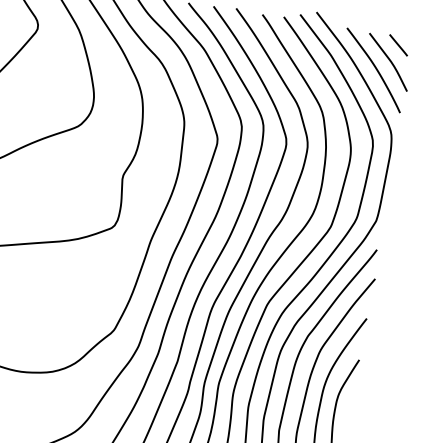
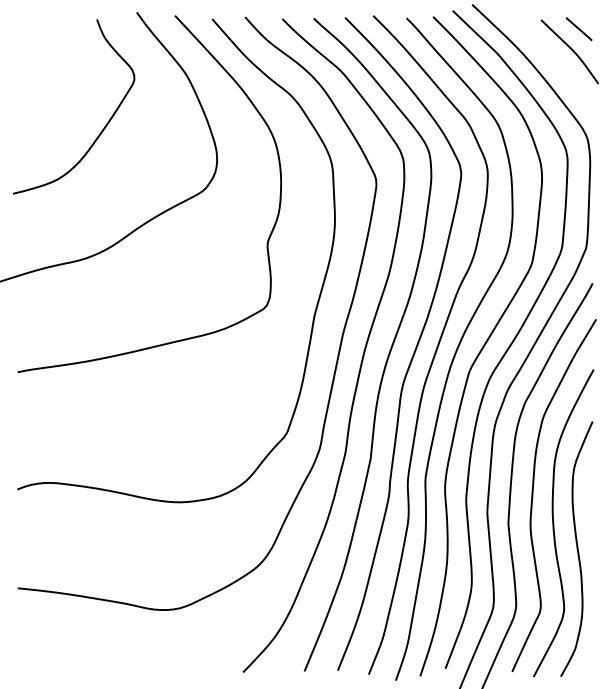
curve: (375, 68) -> (555, 62), removed

